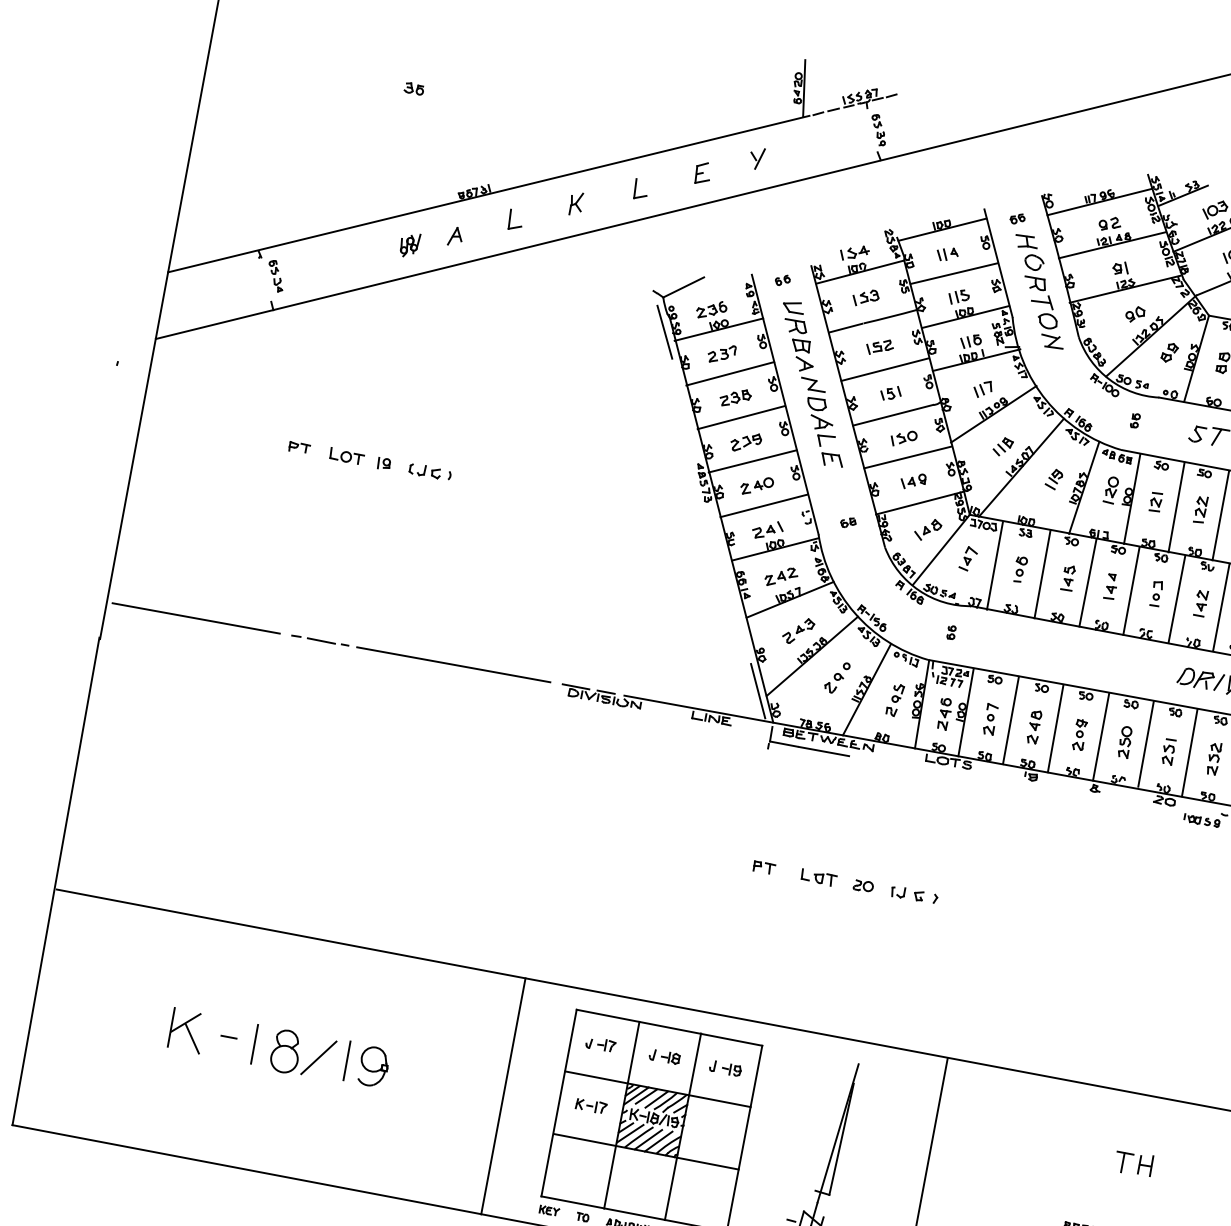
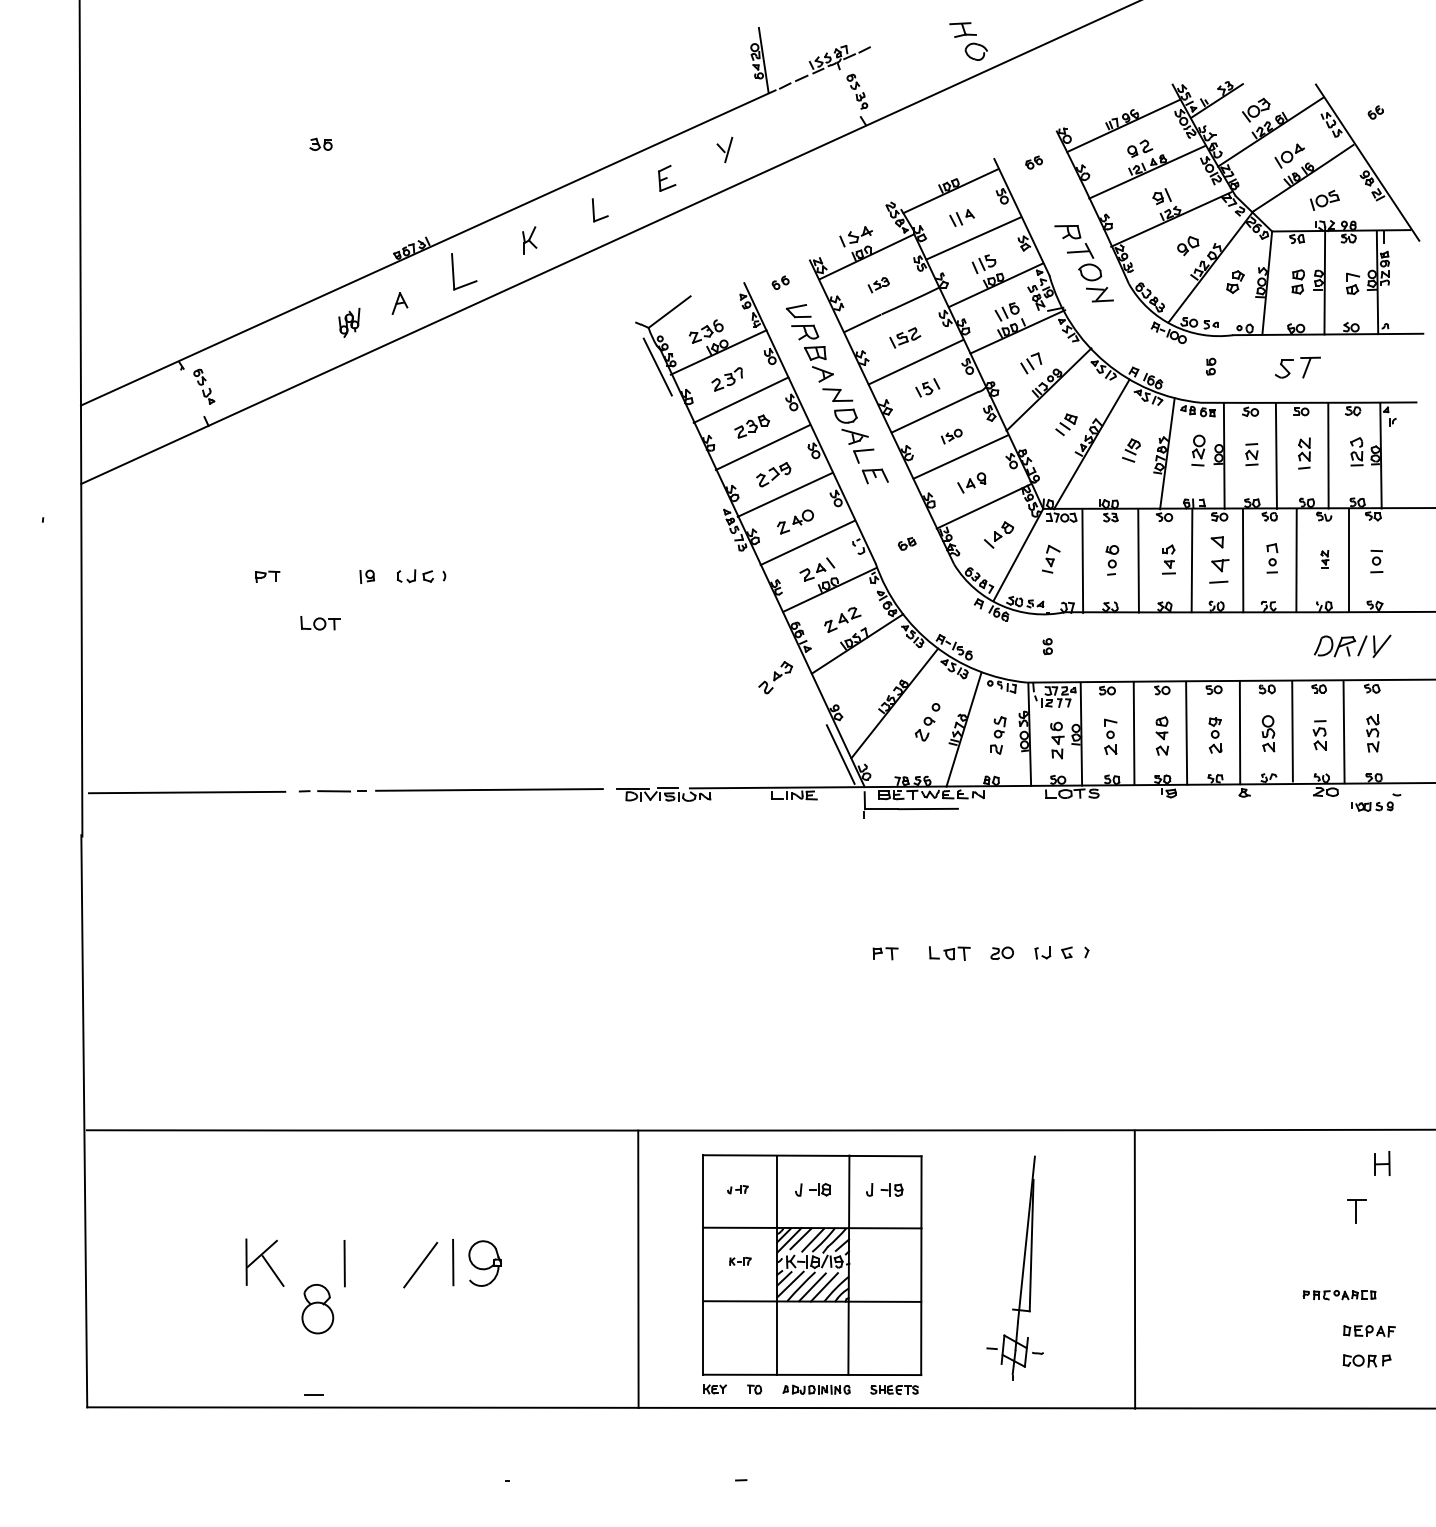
part: (515, 220) -> (464, 272), size x1.6
part: (1029, 252) -> (968, 41), moved
part: (865, 298) -> (878, 285), size x0.7
part: (903, 438) -> (951, 436), size x0.7
part: (346, 456) -> (320, 623), moved
part: (1110, 586) -> (1218, 560), size x1.6
part: (1200, 603) -> (1324, 559), size x0.6
part: (798, 630) -> (775, 677), moved
line: (228, 1036) -> (313, 1394), moved
part: (600, 1044) -> (737, 1189), size x0.6
part: (285, 1051) -> (317, 1309), moved
part: (591, 1106) -> (740, 1261), size x0.6
part: (1145, 1165) -> (1382, 1163), moved

